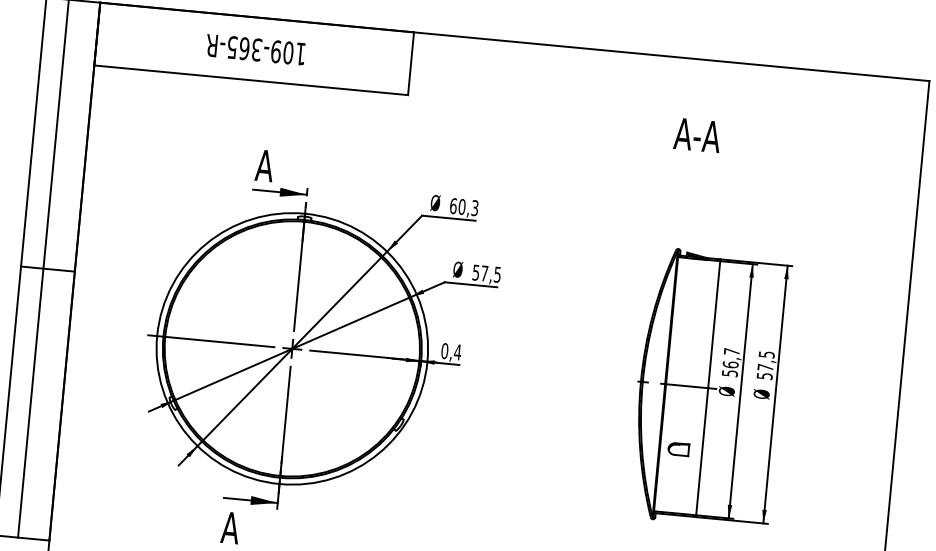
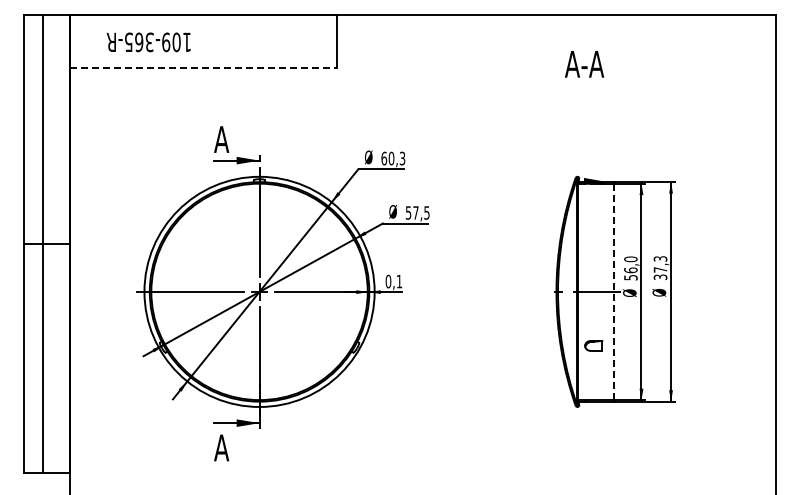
text: (255, 49) -> (148, 42), moved
line: (251, 80) -> (203, 68), solid -> dashed
text: (697, 135) -> (584, 64), moved
text: (457, 352) -> (399, 281), 0,4 -> 0,1
text: (731, 352) -> (630, 259), 56,7 -> 56,0
text: (764, 364) -> (659, 267), 57,5 -> 37,3
line: (707, 387) -> (613, 291), solid -> dashed

